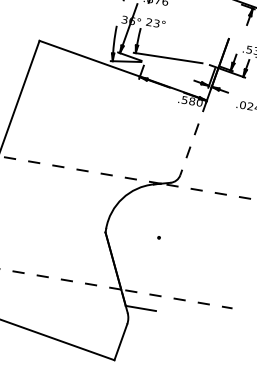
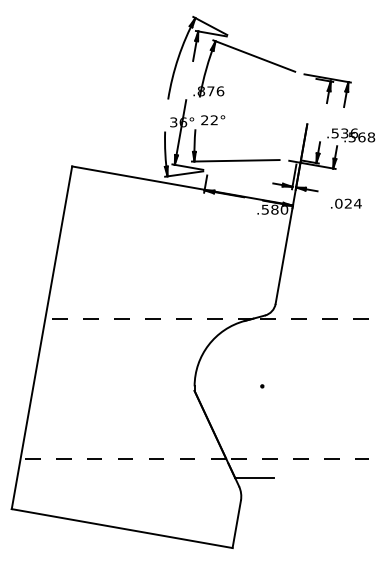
text: (156, 23) -> (213, 120), 23° -> 22°
line: (193, 138) -> (284, 255), dashed -> solid

